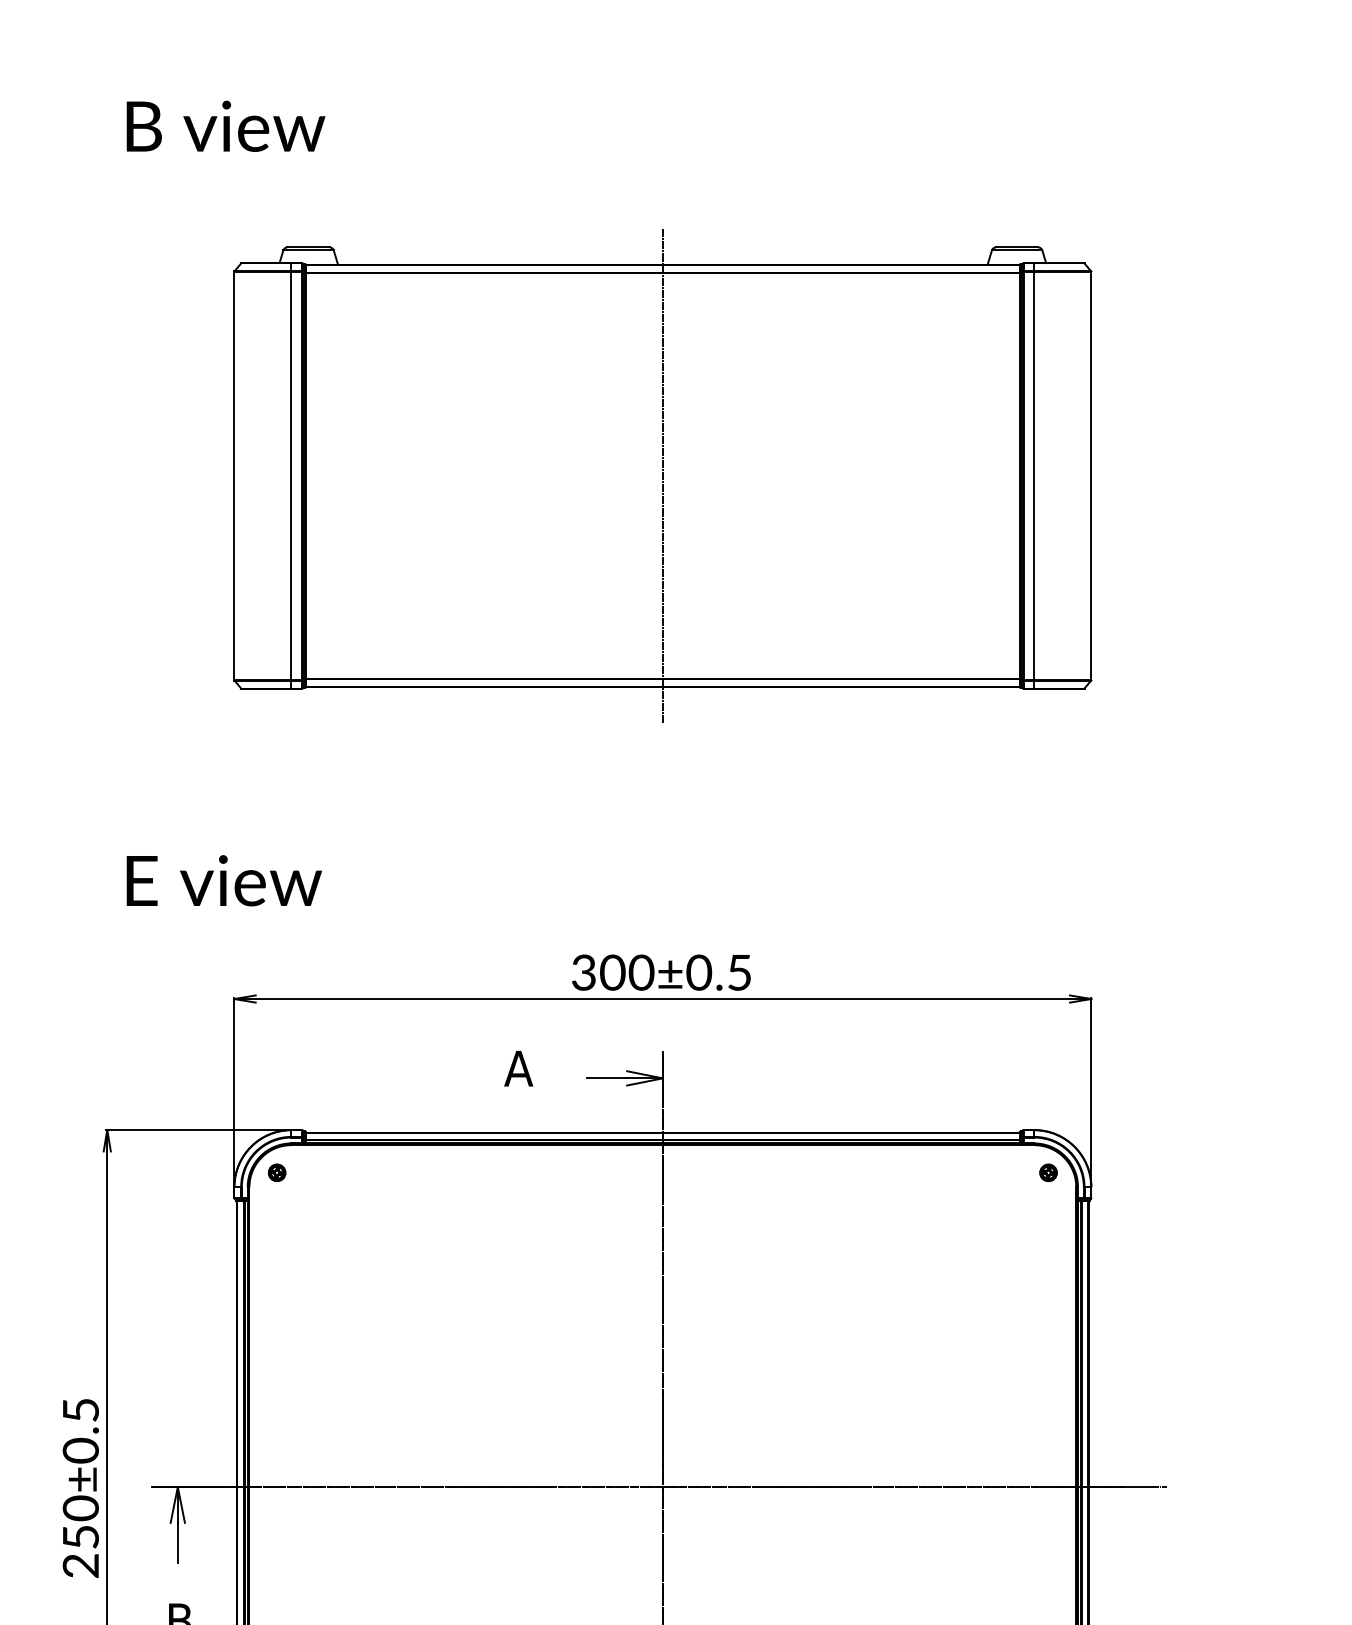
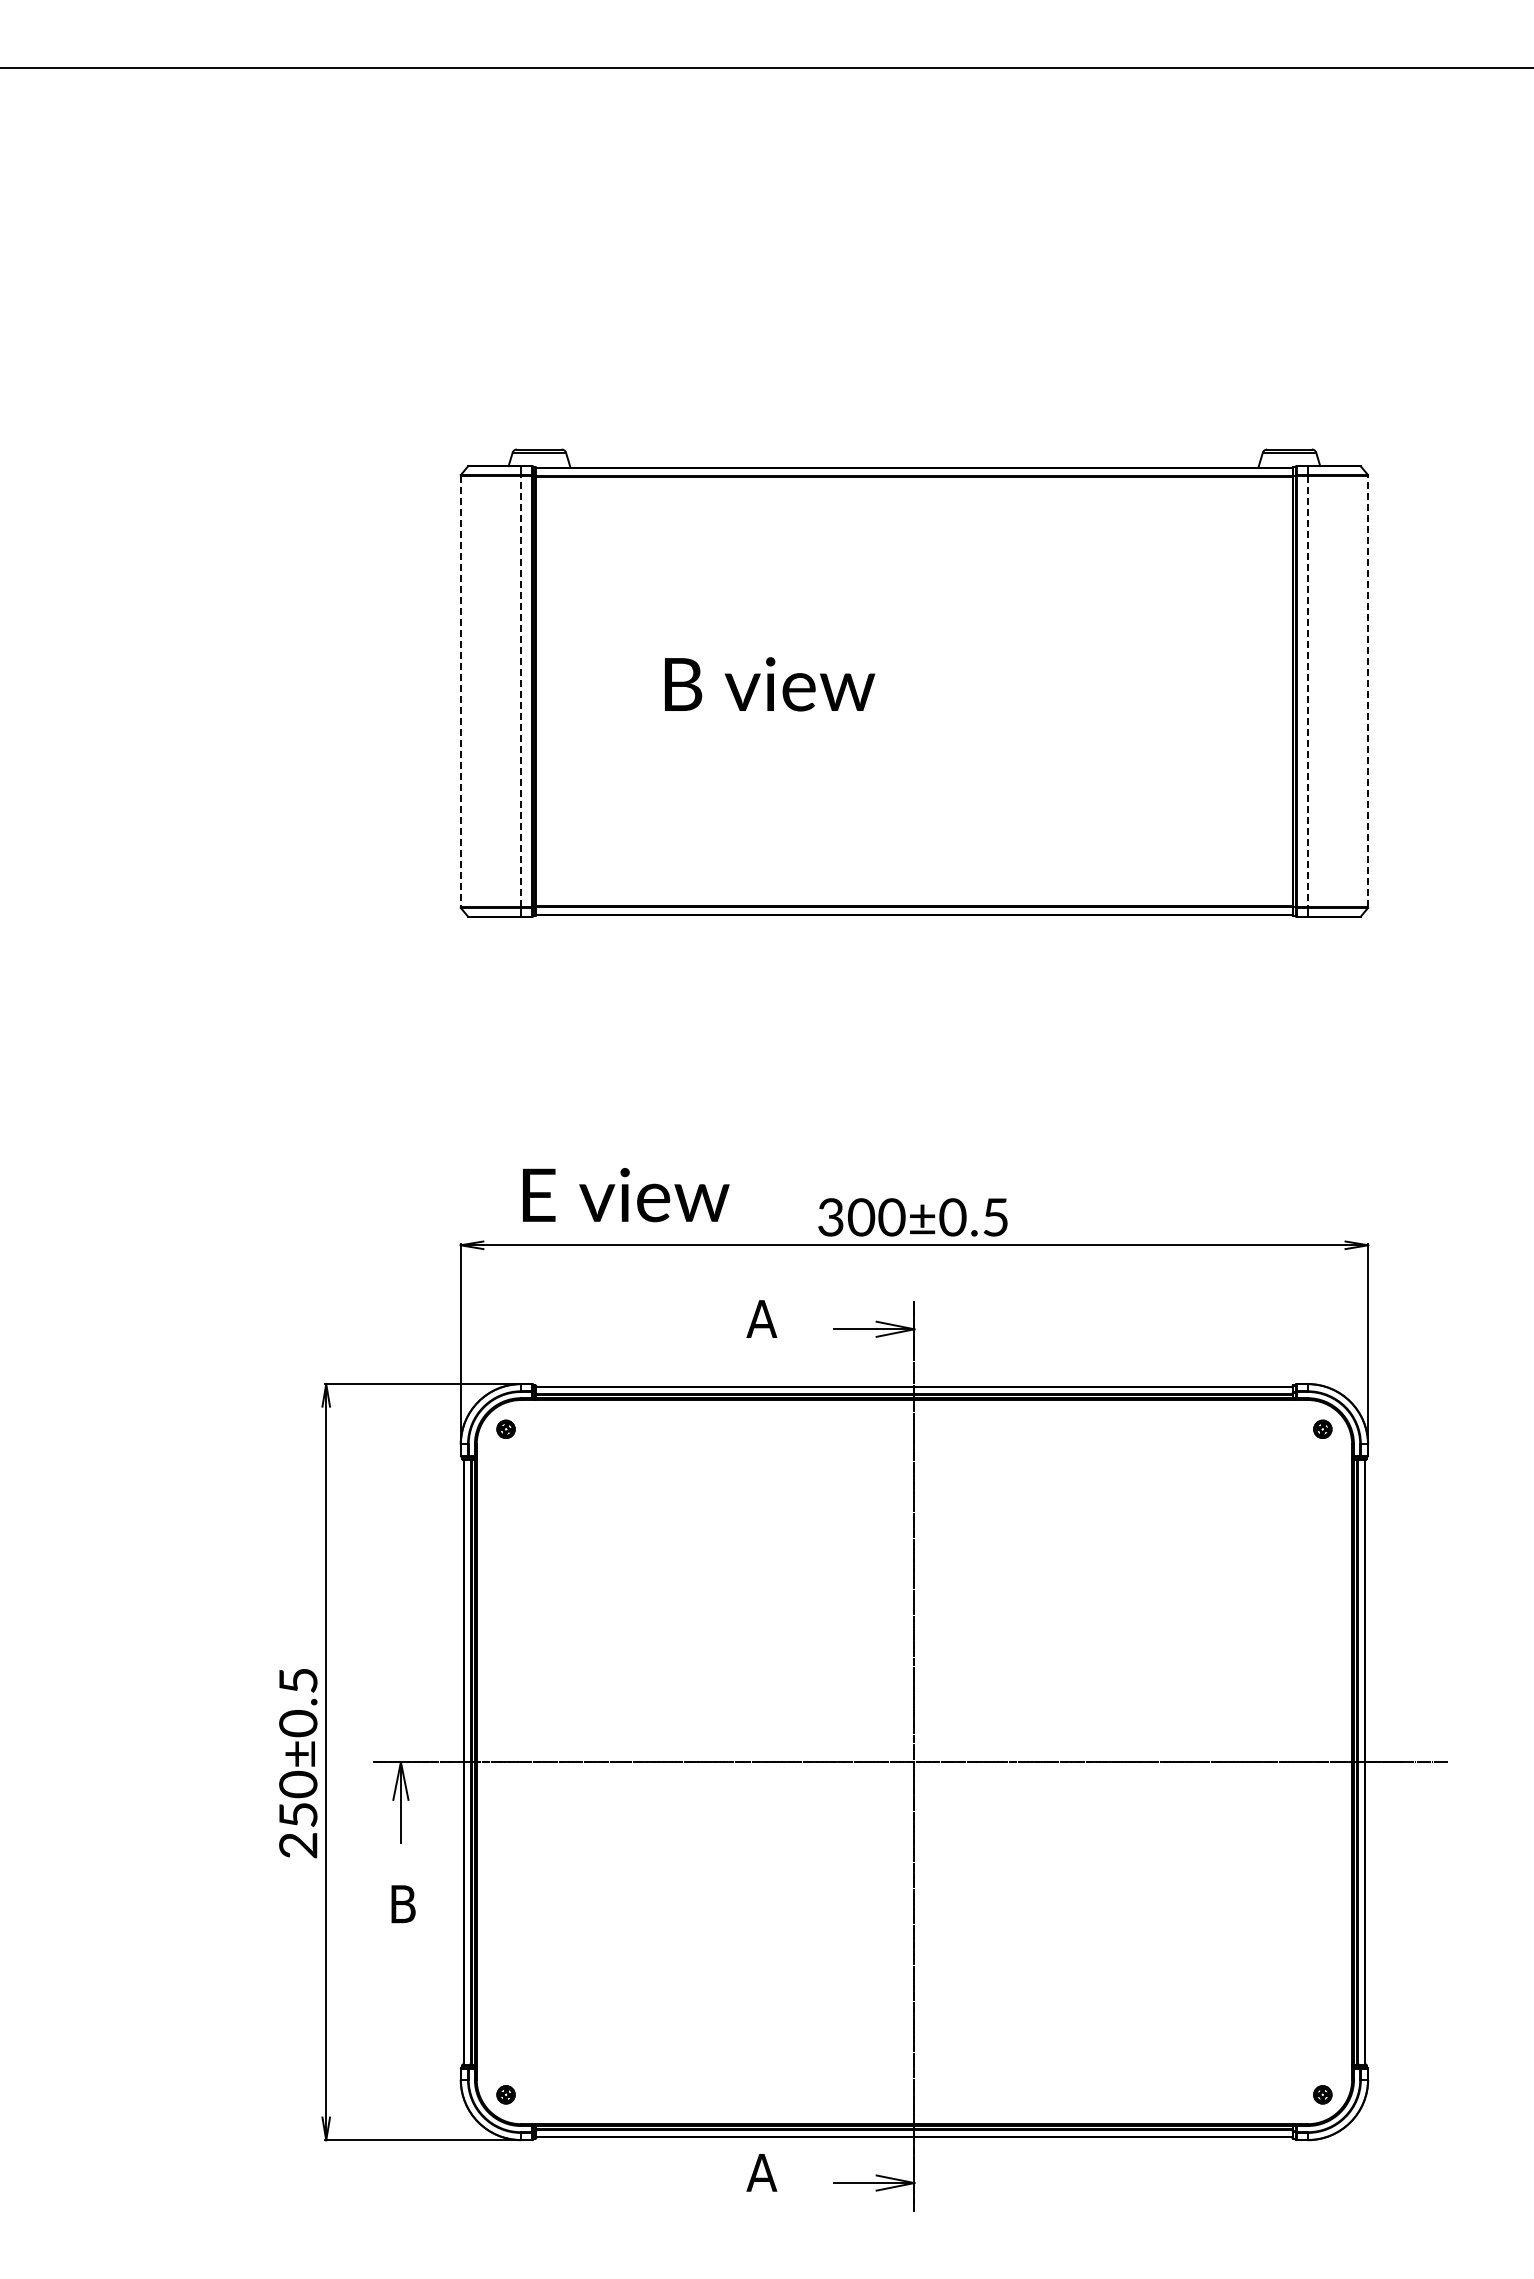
text: (226, 126) -> (770, 684), moved
line: (234, 475) -> (460, 691), solid -> dashed
line: (291, 475) -> (521, 691), solid -> dashed
line: (662, 475) -> (914, 691), removed
line: (1034, 475) -> (1307, 691), solid -> dashed
line: (1091, 475) -> (1368, 691), solid -> dashed
text: (224, 881) -> (626, 1195), moved

